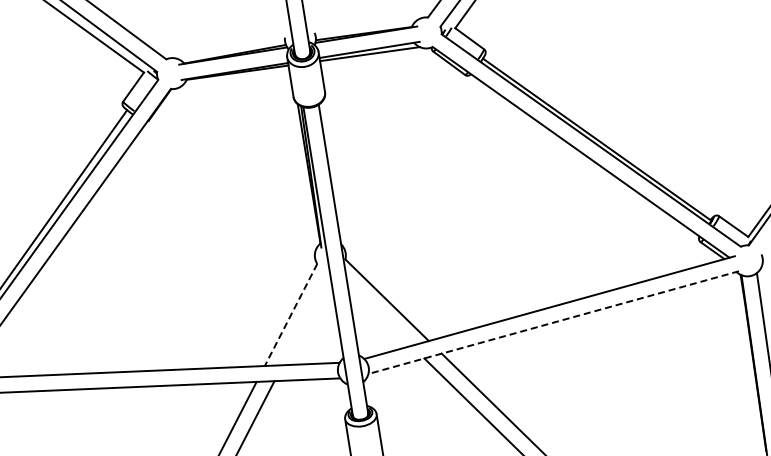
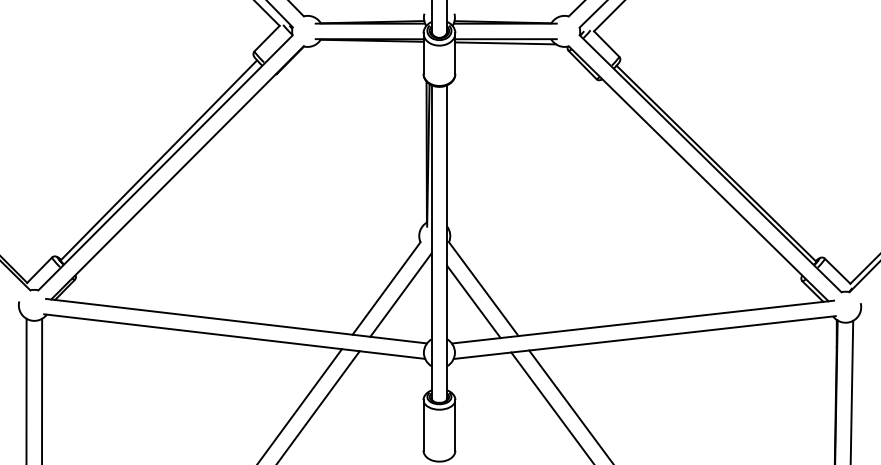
line: (290, 314) -> (386, 288), dashed -> solid
line: (378, 314) -> (473, 301), added
line: (305, 318) -> (400, 294), added
line: (553, 322) -> (644, 337), dashed -> solid

